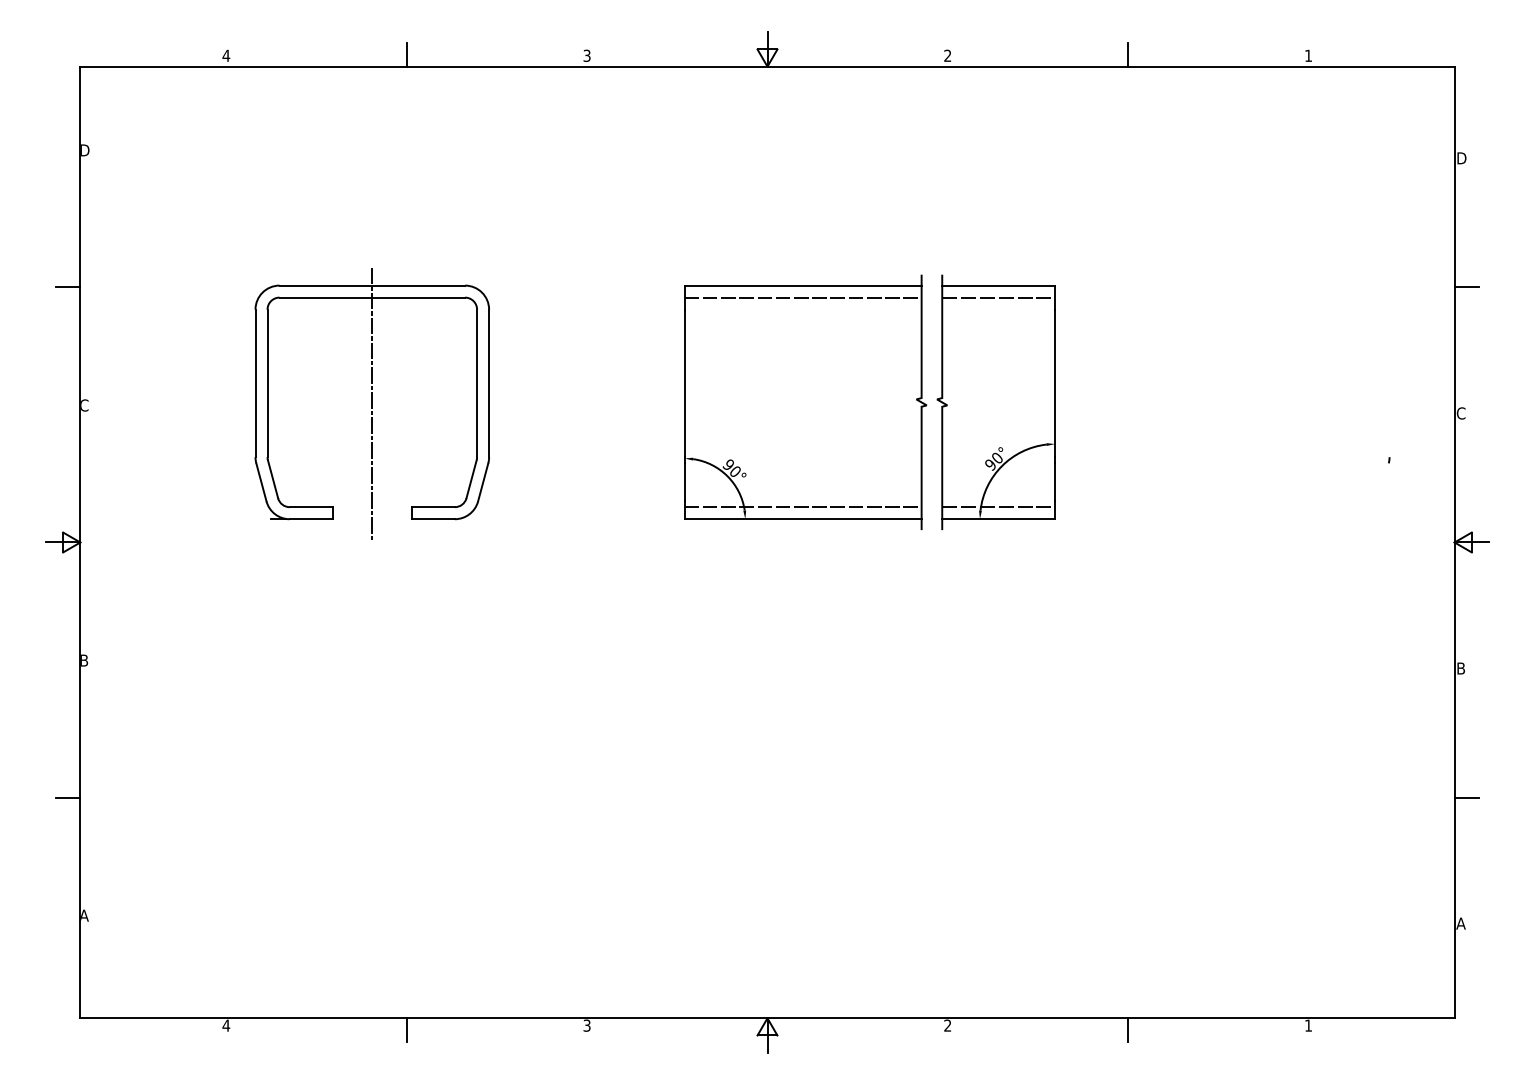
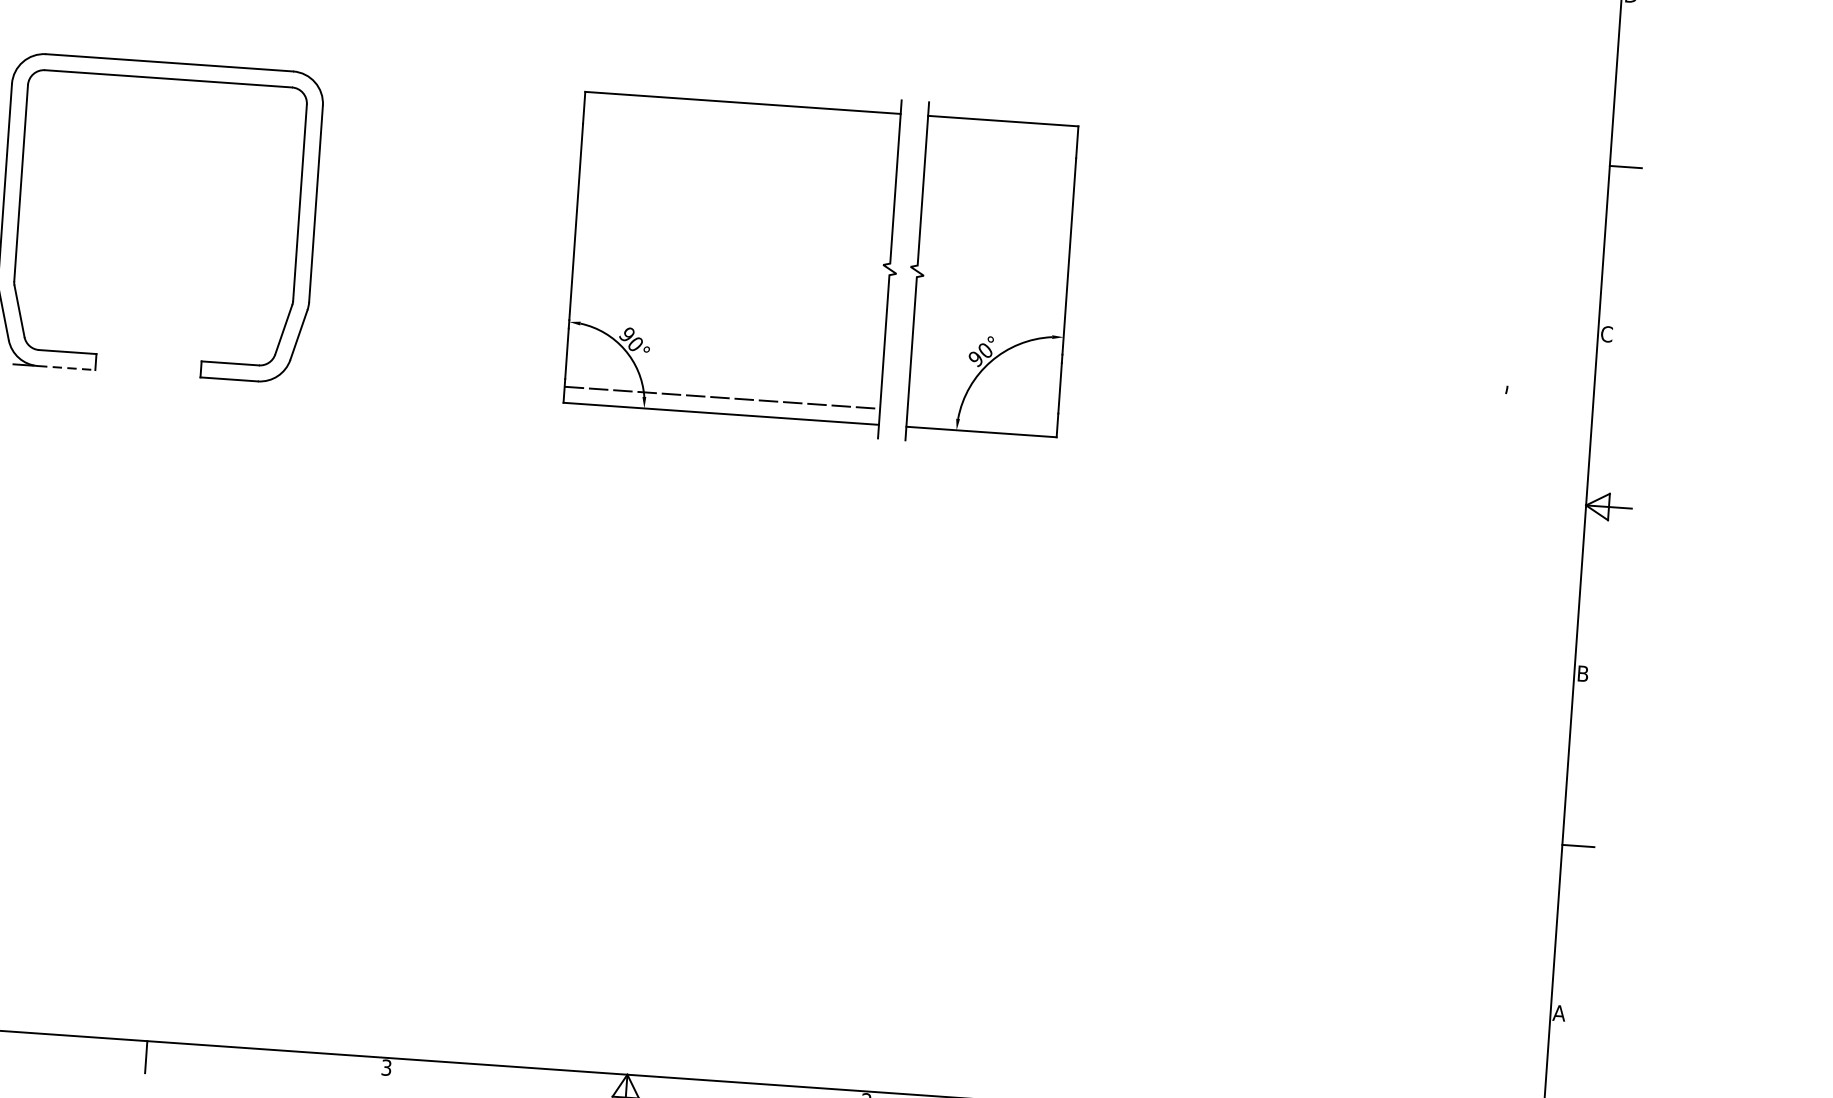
line: (802, 297) -> (741, 118), removed
line: (998, 297) -> (1001, 136), removed
line: (372, 403) -> (158, 219), removed
line: (998, 507) -> (982, 416), removed
line: (311, 519) -> (66, 368), solid -> dashed

